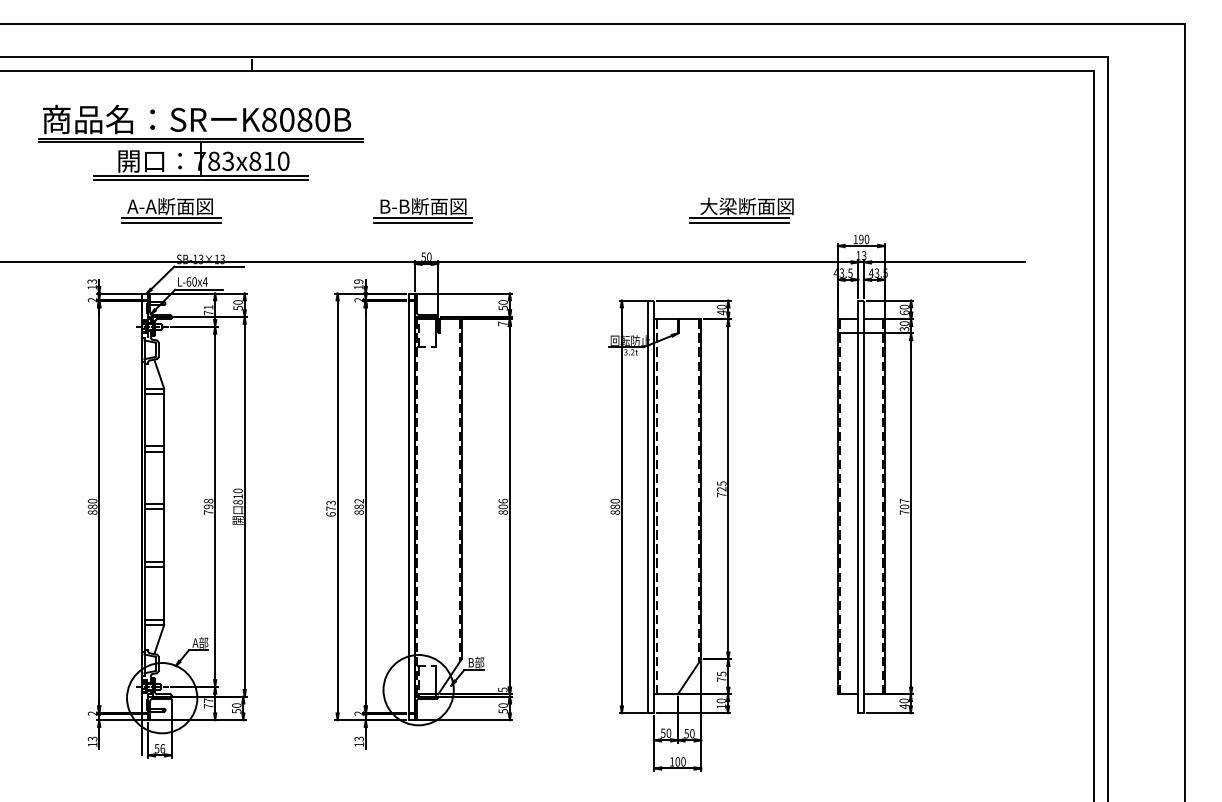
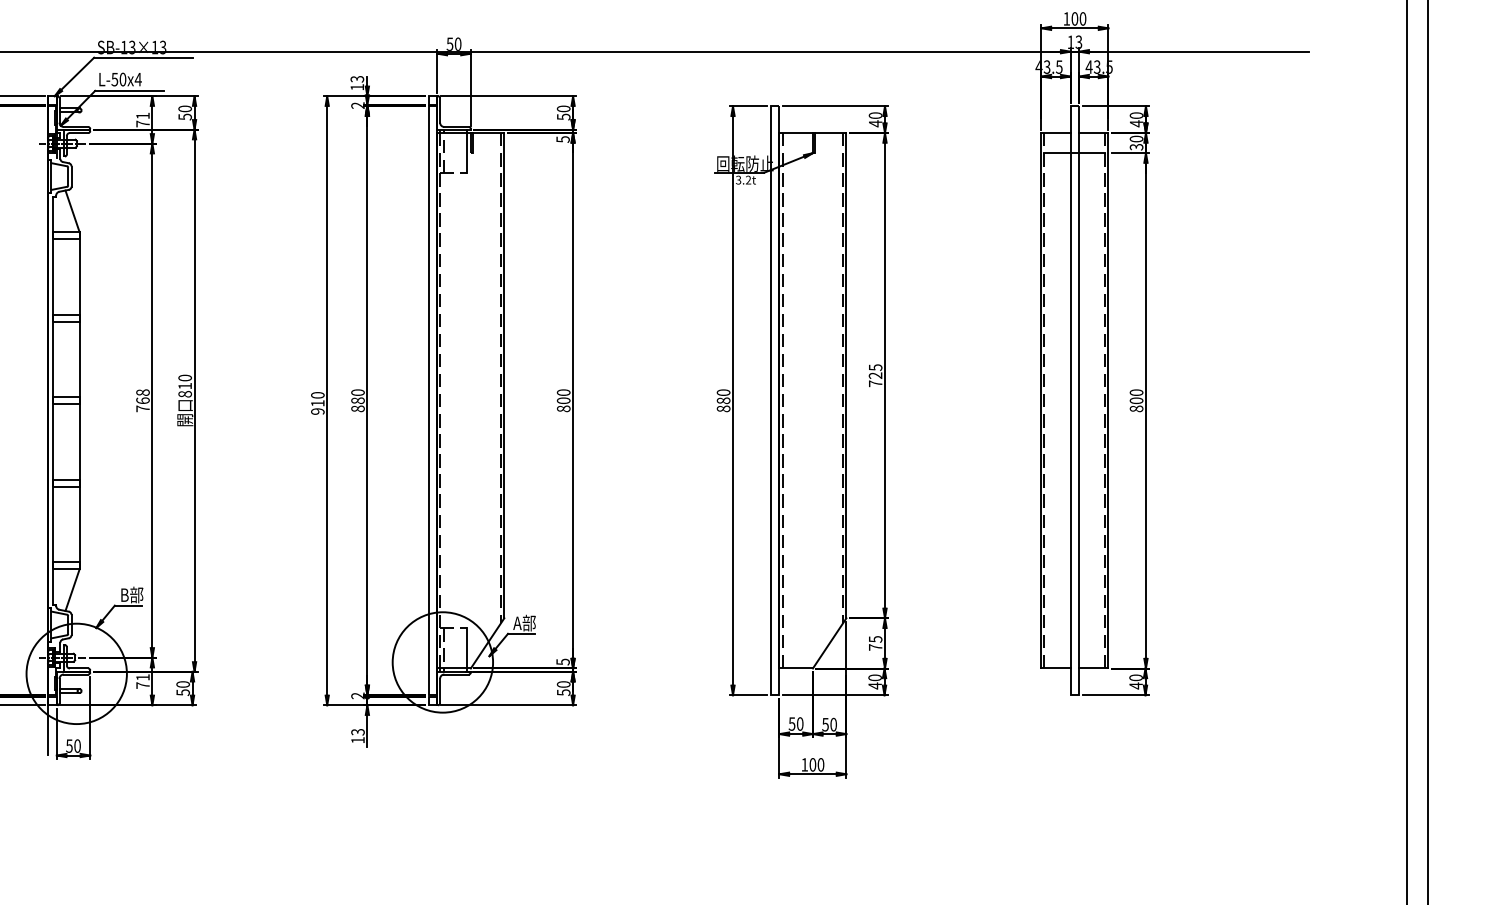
text: (861, 239) -> (1075, 19), 190 -> 100
text: (188, 281) -> (114, 78), L-60x4 -> L-50x4
text: (358, 281) -> (356, 78), 19 -> 13
text: (903, 312) -> (1135, 123), 60 -> 40
text: (502, 323) -> (562, 138), 7 -> 5
text: (358, 500) -> (356, 391), 882 -> 880
text: (502, 500) -> (562, 391), 806 -> 800
text: (208, 506) -> (142, 400), 798 -> 768
text: (904, 506) -> (1136, 400), 707 -> 800
text: (330, 508) -> (317, 403), 673 -> 910
text: (200, 642) -> (131, 594), A部 -> B部
text: (476, 662) -> (525, 622), B部 -> A部
text: (208, 700) -> (142, 677), 77 -> 71
text: (720, 706) -> (873, 685), 10 -> 40
text: (162, 748) -> (77, 745), 56 -> 50

